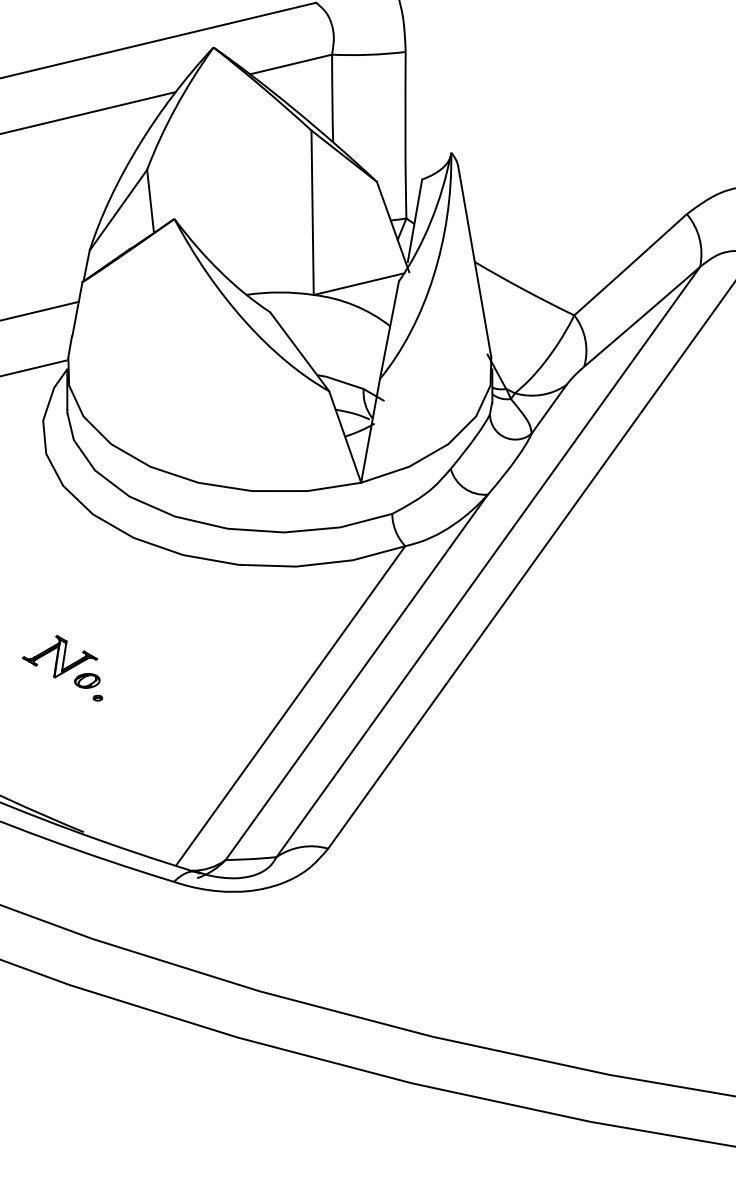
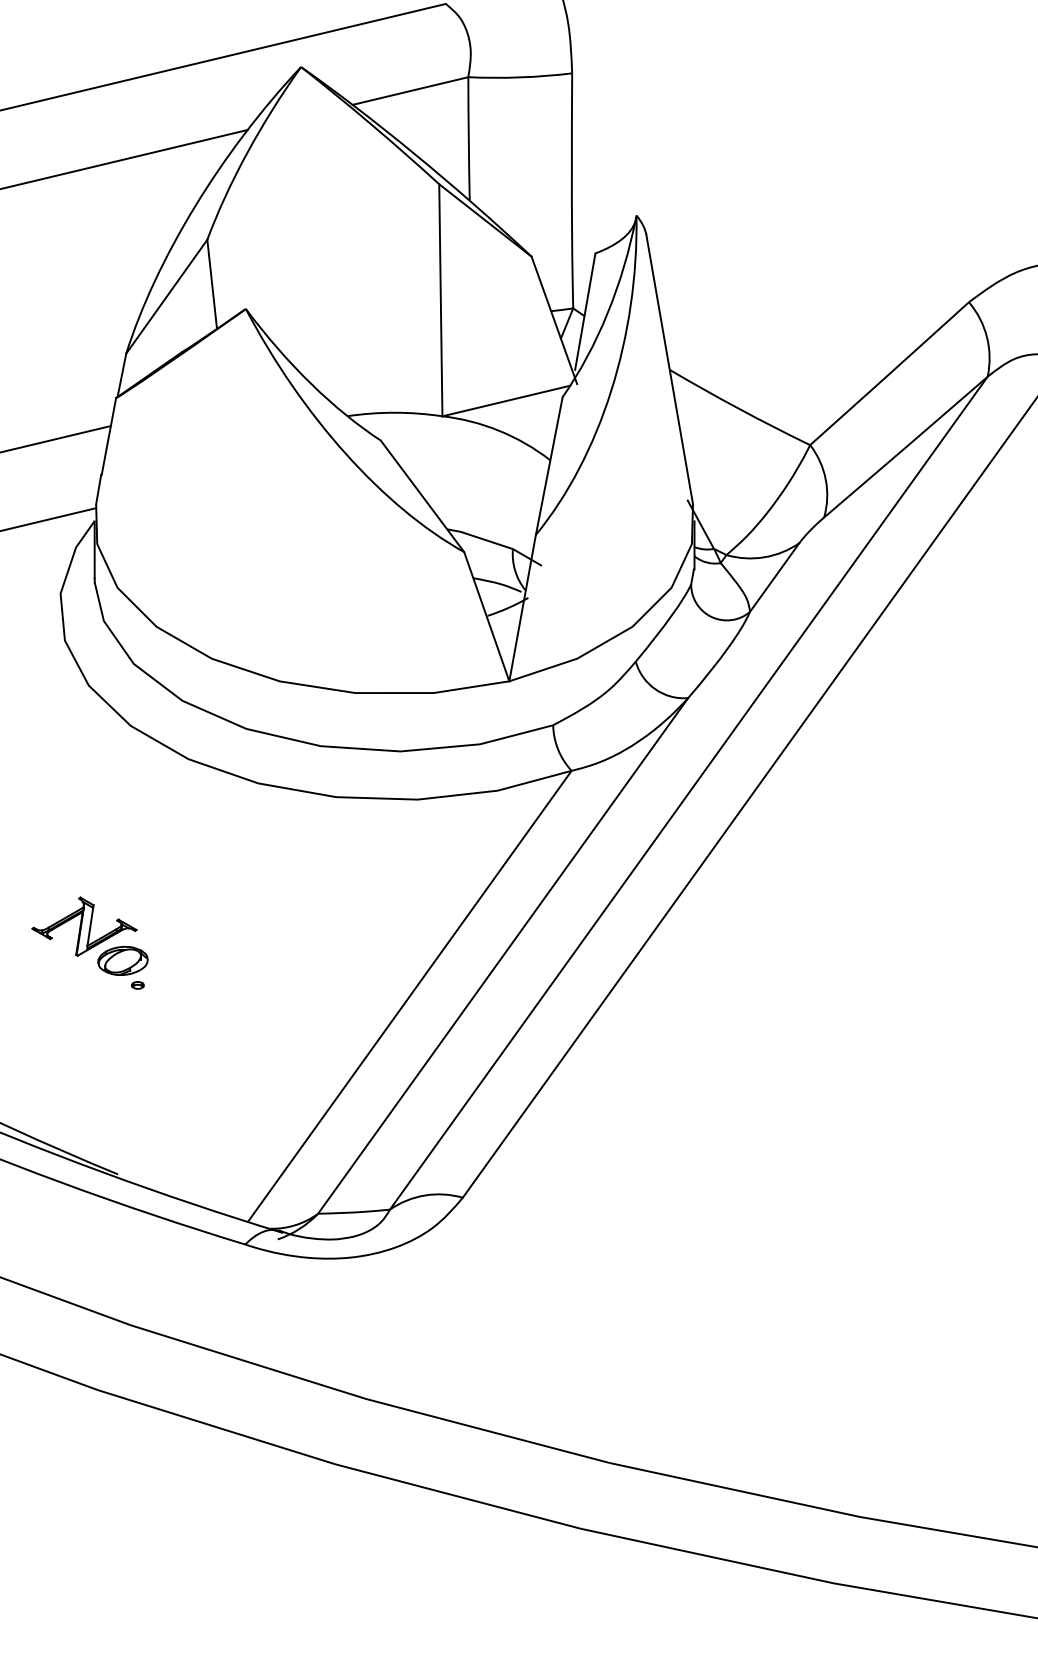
part: (87, 680) -> (122, 960), size x1.43

